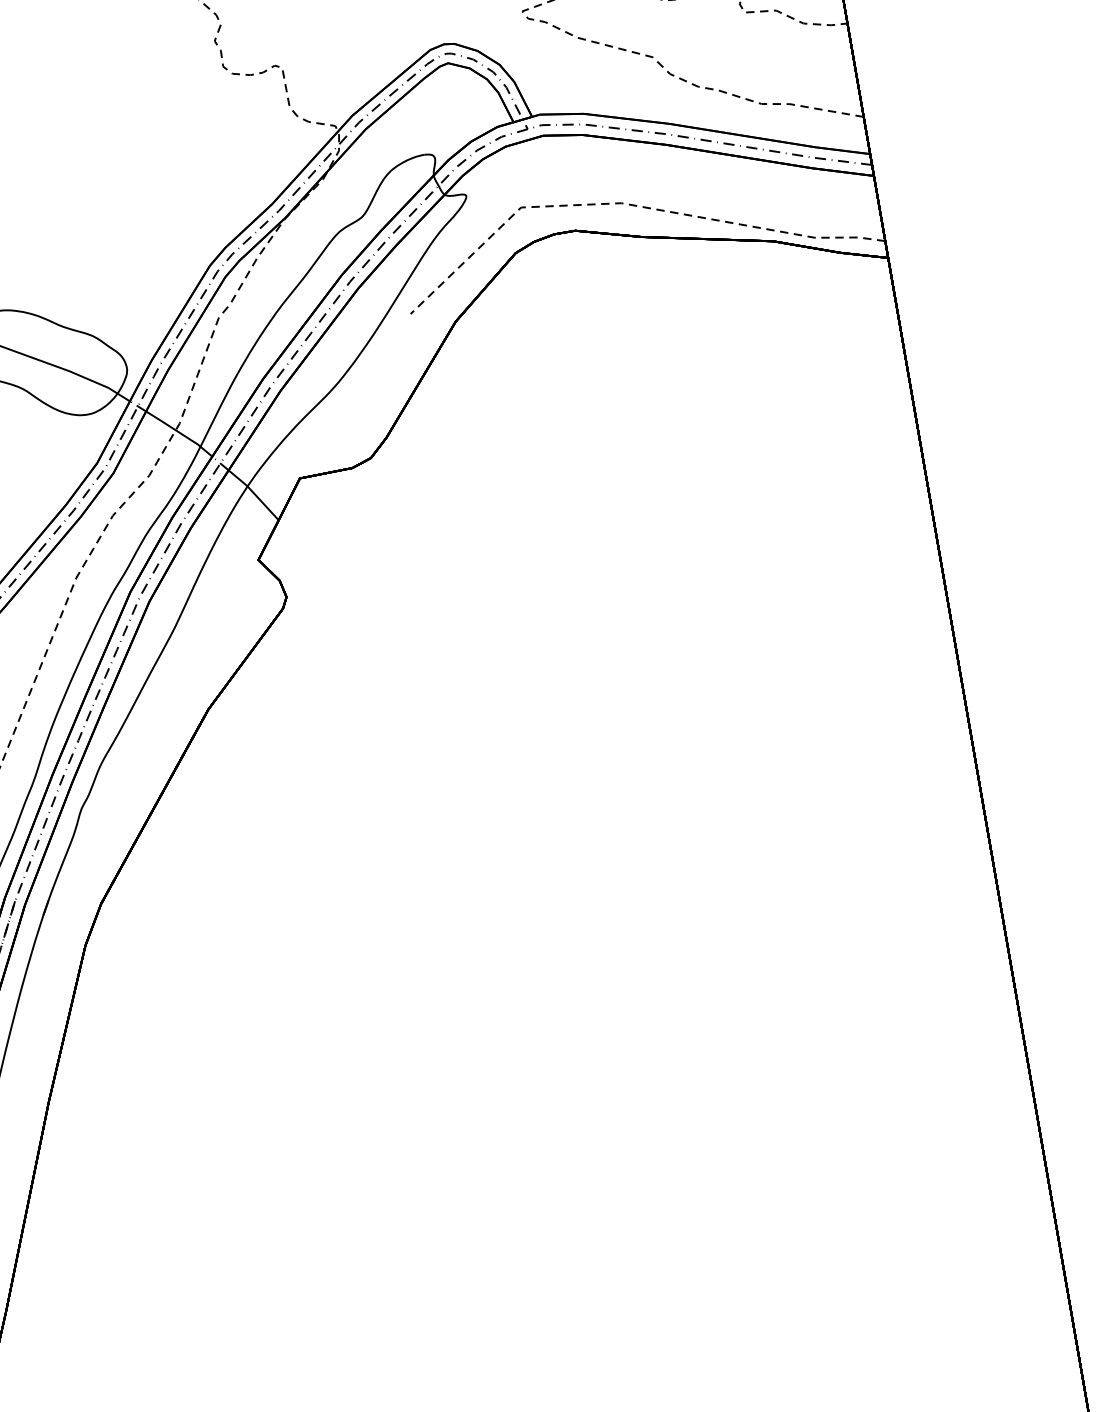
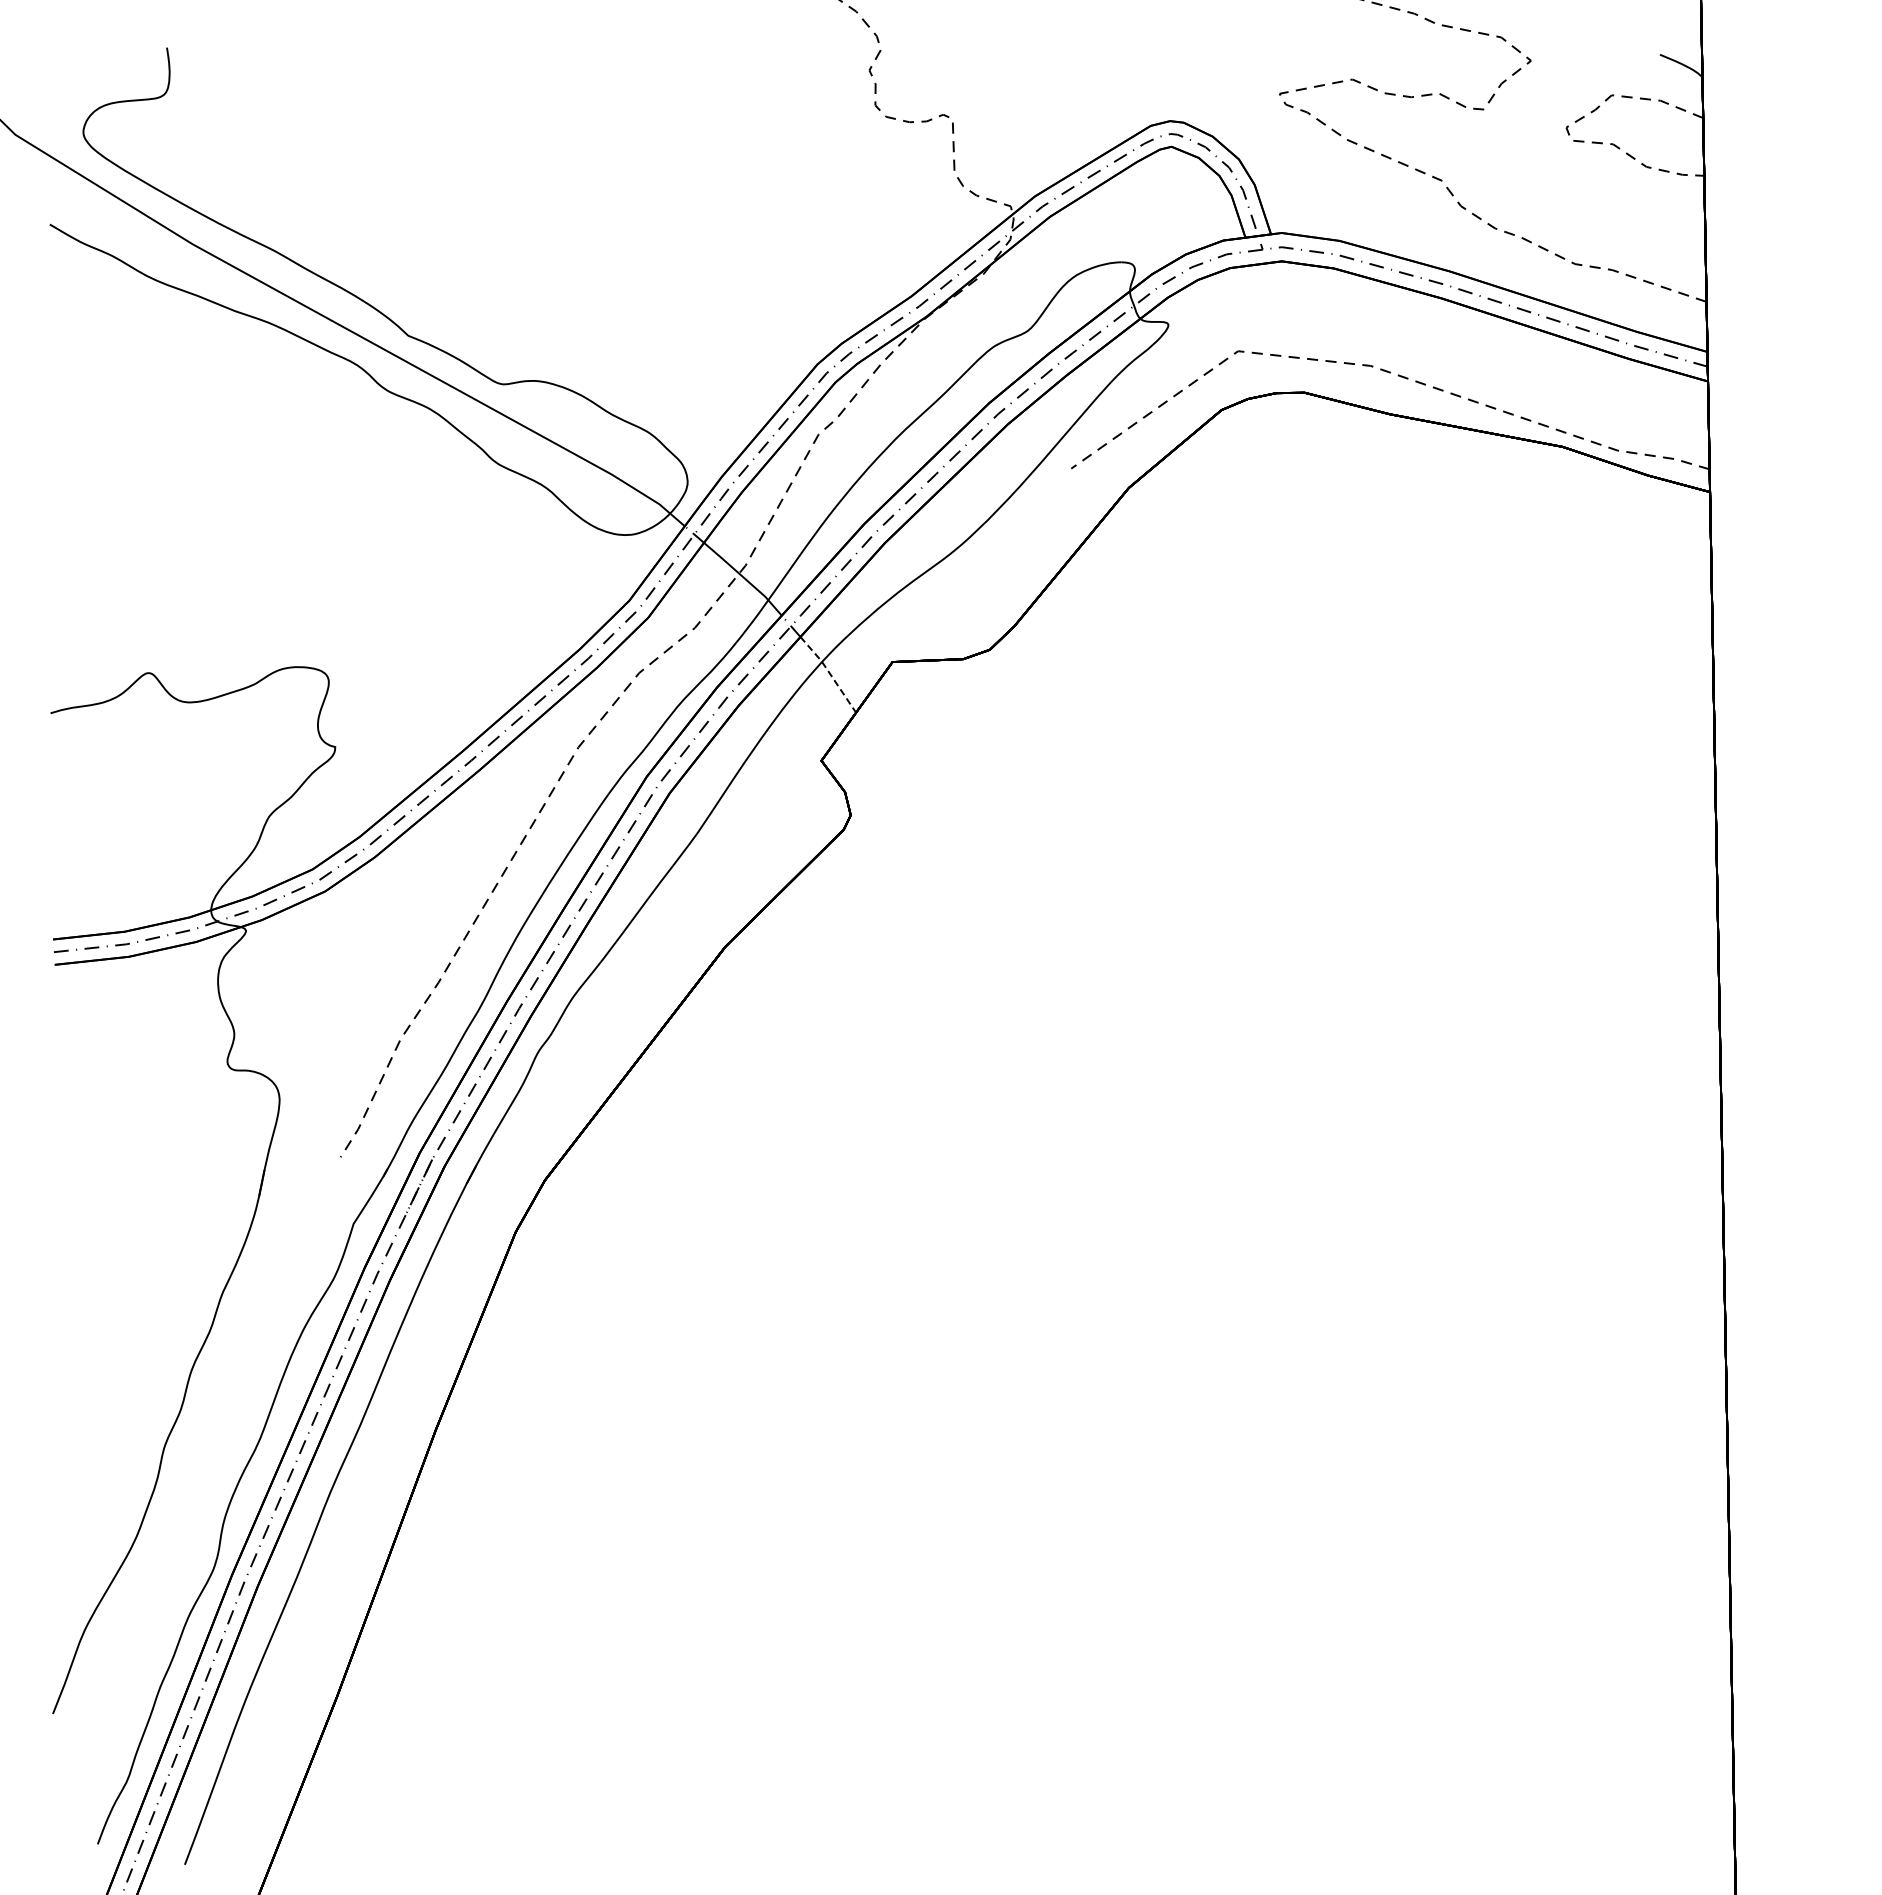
line: (254, 494) -> (829, 673), solid -> dashed

